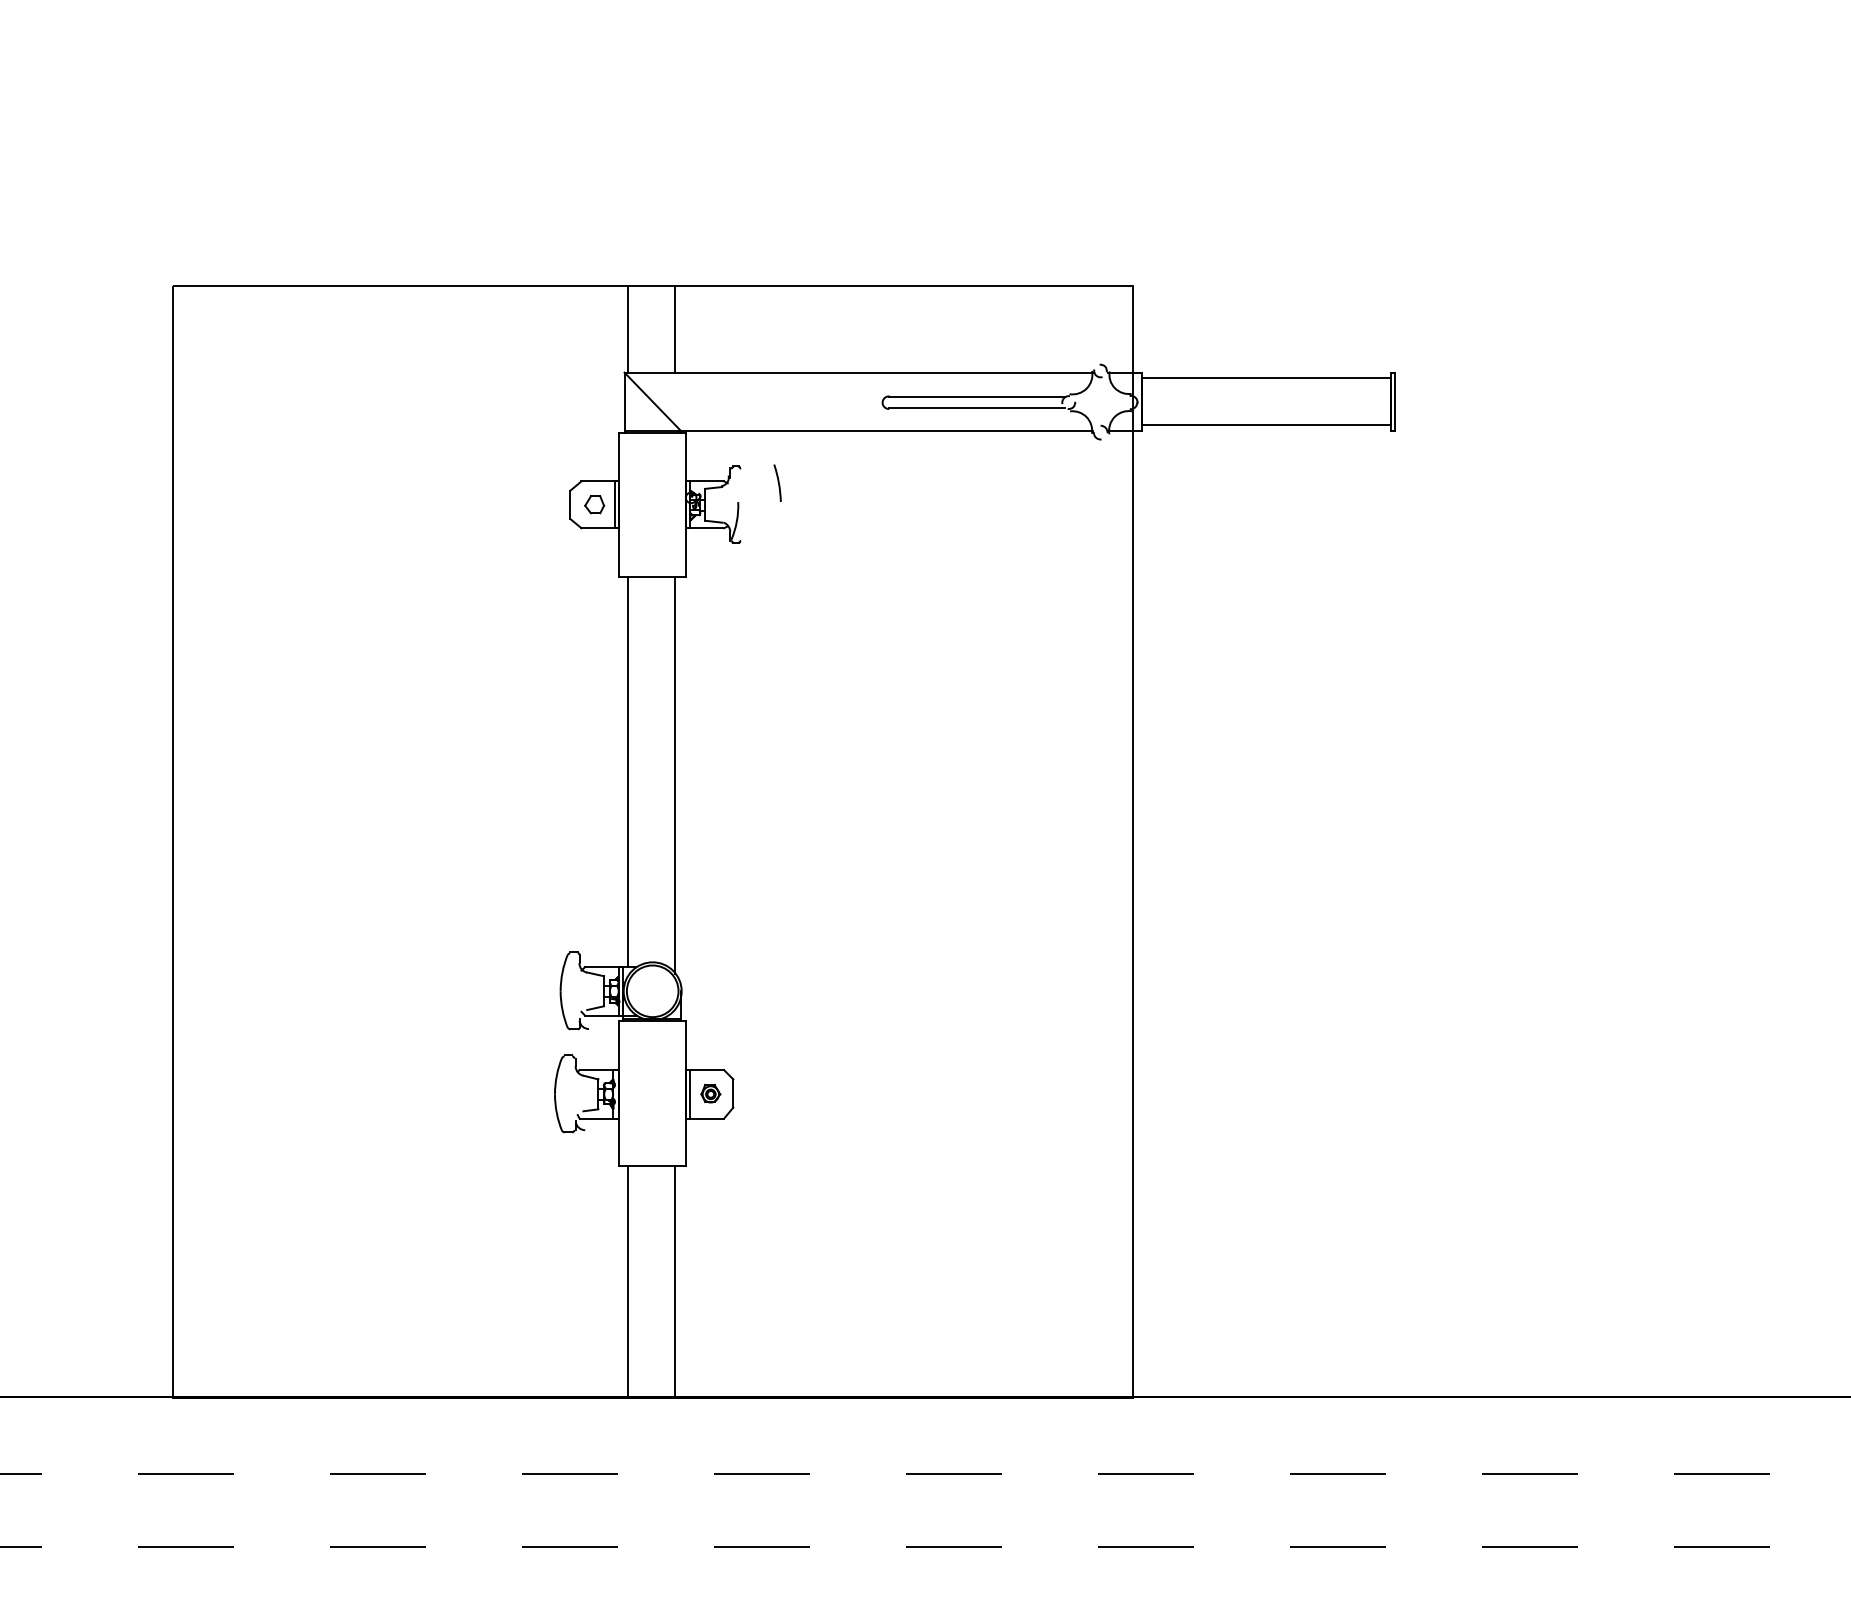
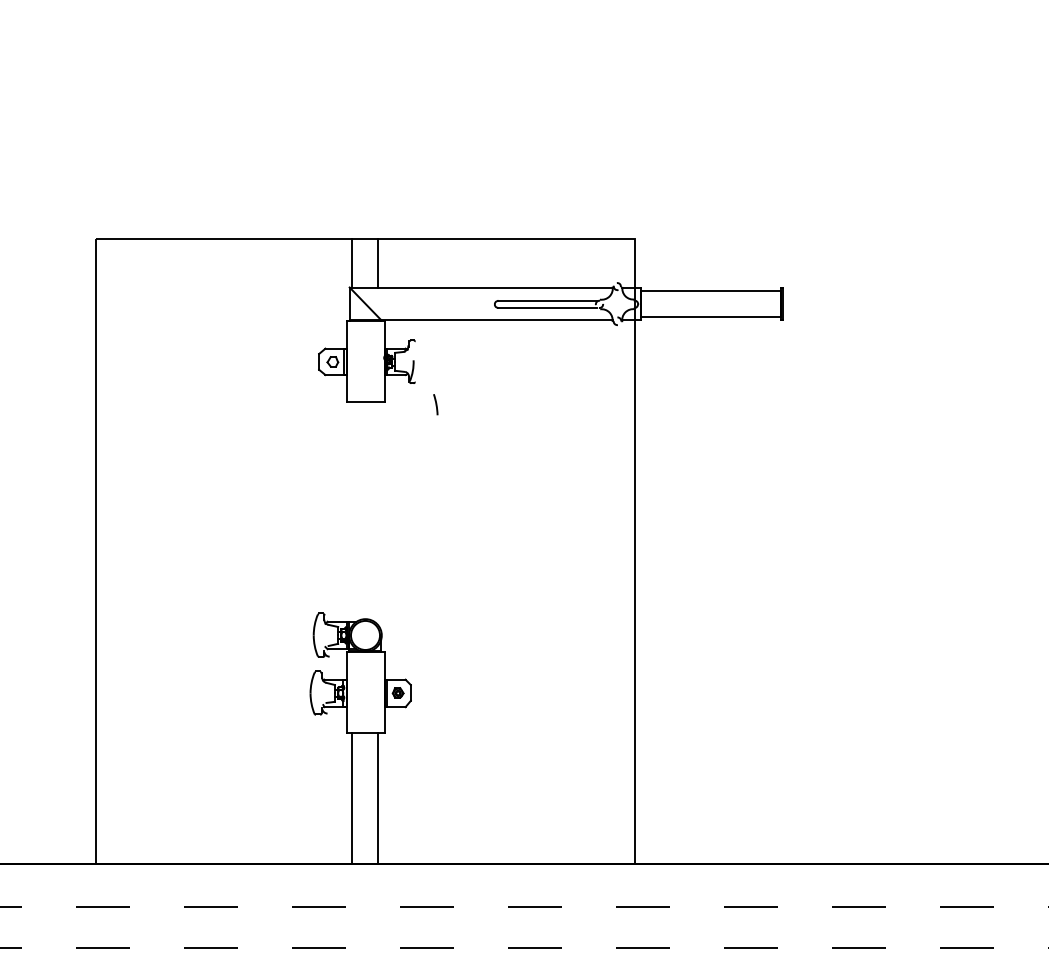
line: (777, 482) -> (435, 404), moved
line: (627, 770) -> (351, 511), removed
line: (675, 774) -> (378, 513), removed

